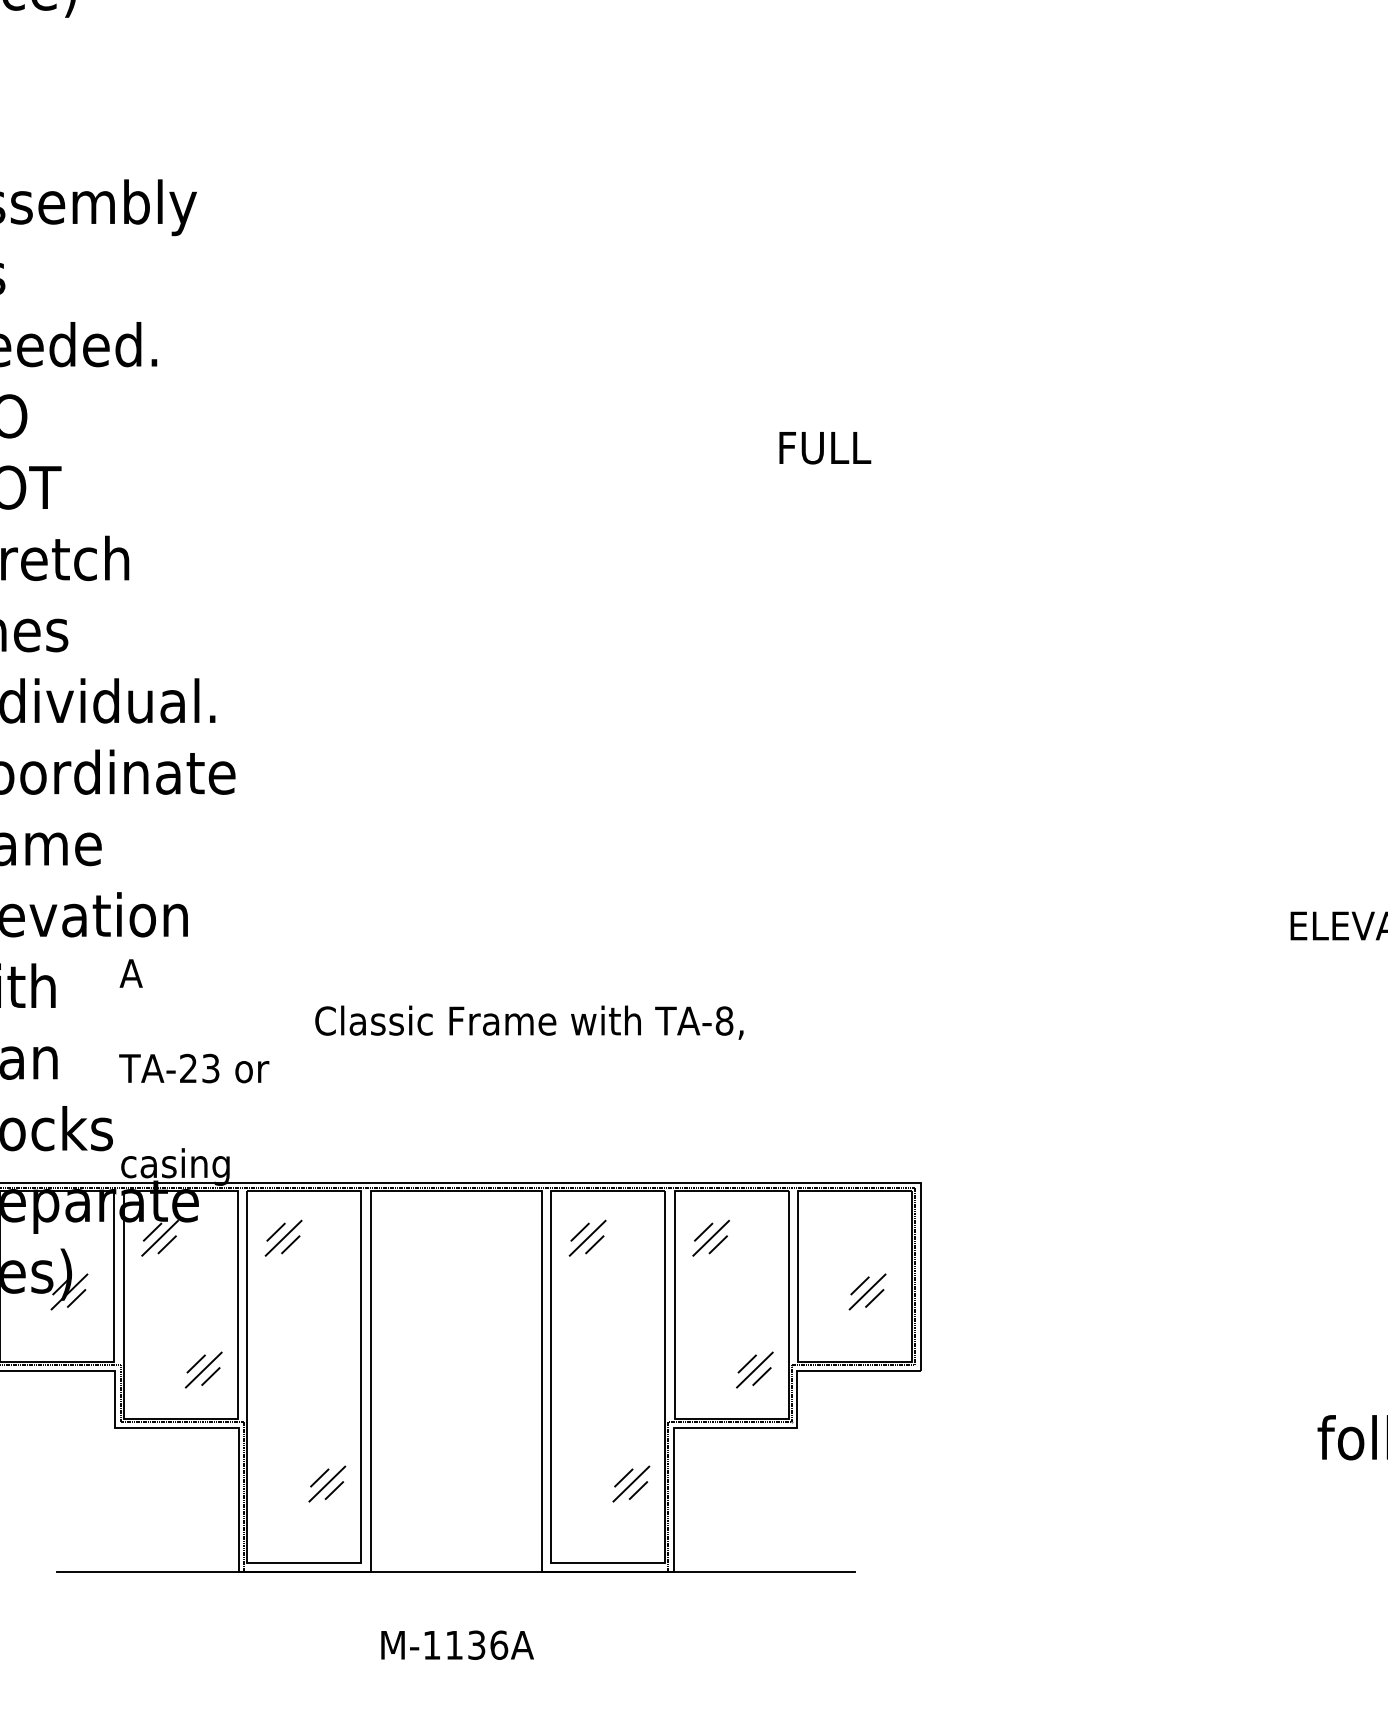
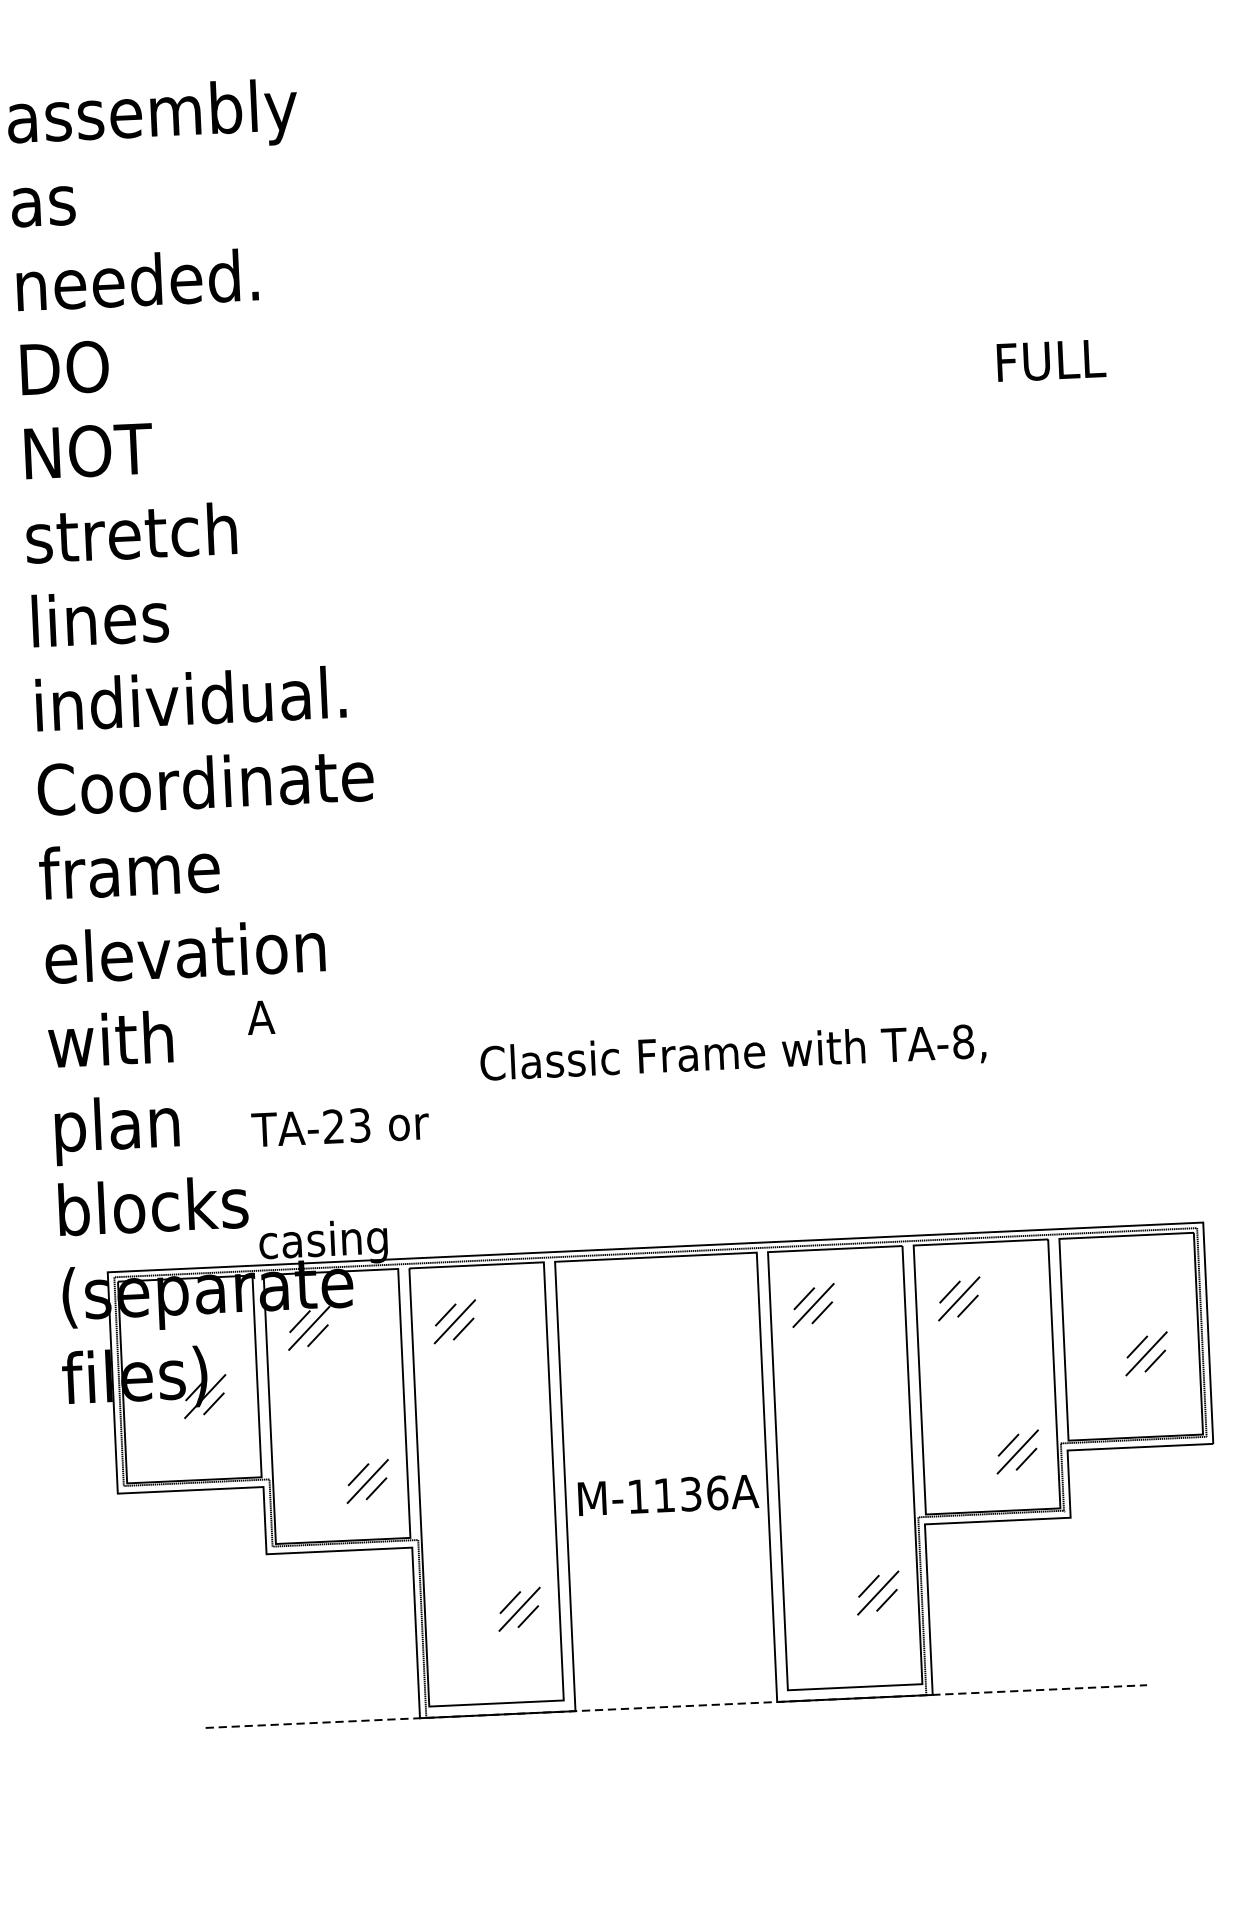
line: (456, 1572) -> (676, 1706), solid -> dashed
text: (457, 1644) -> (668, 1494), moved

